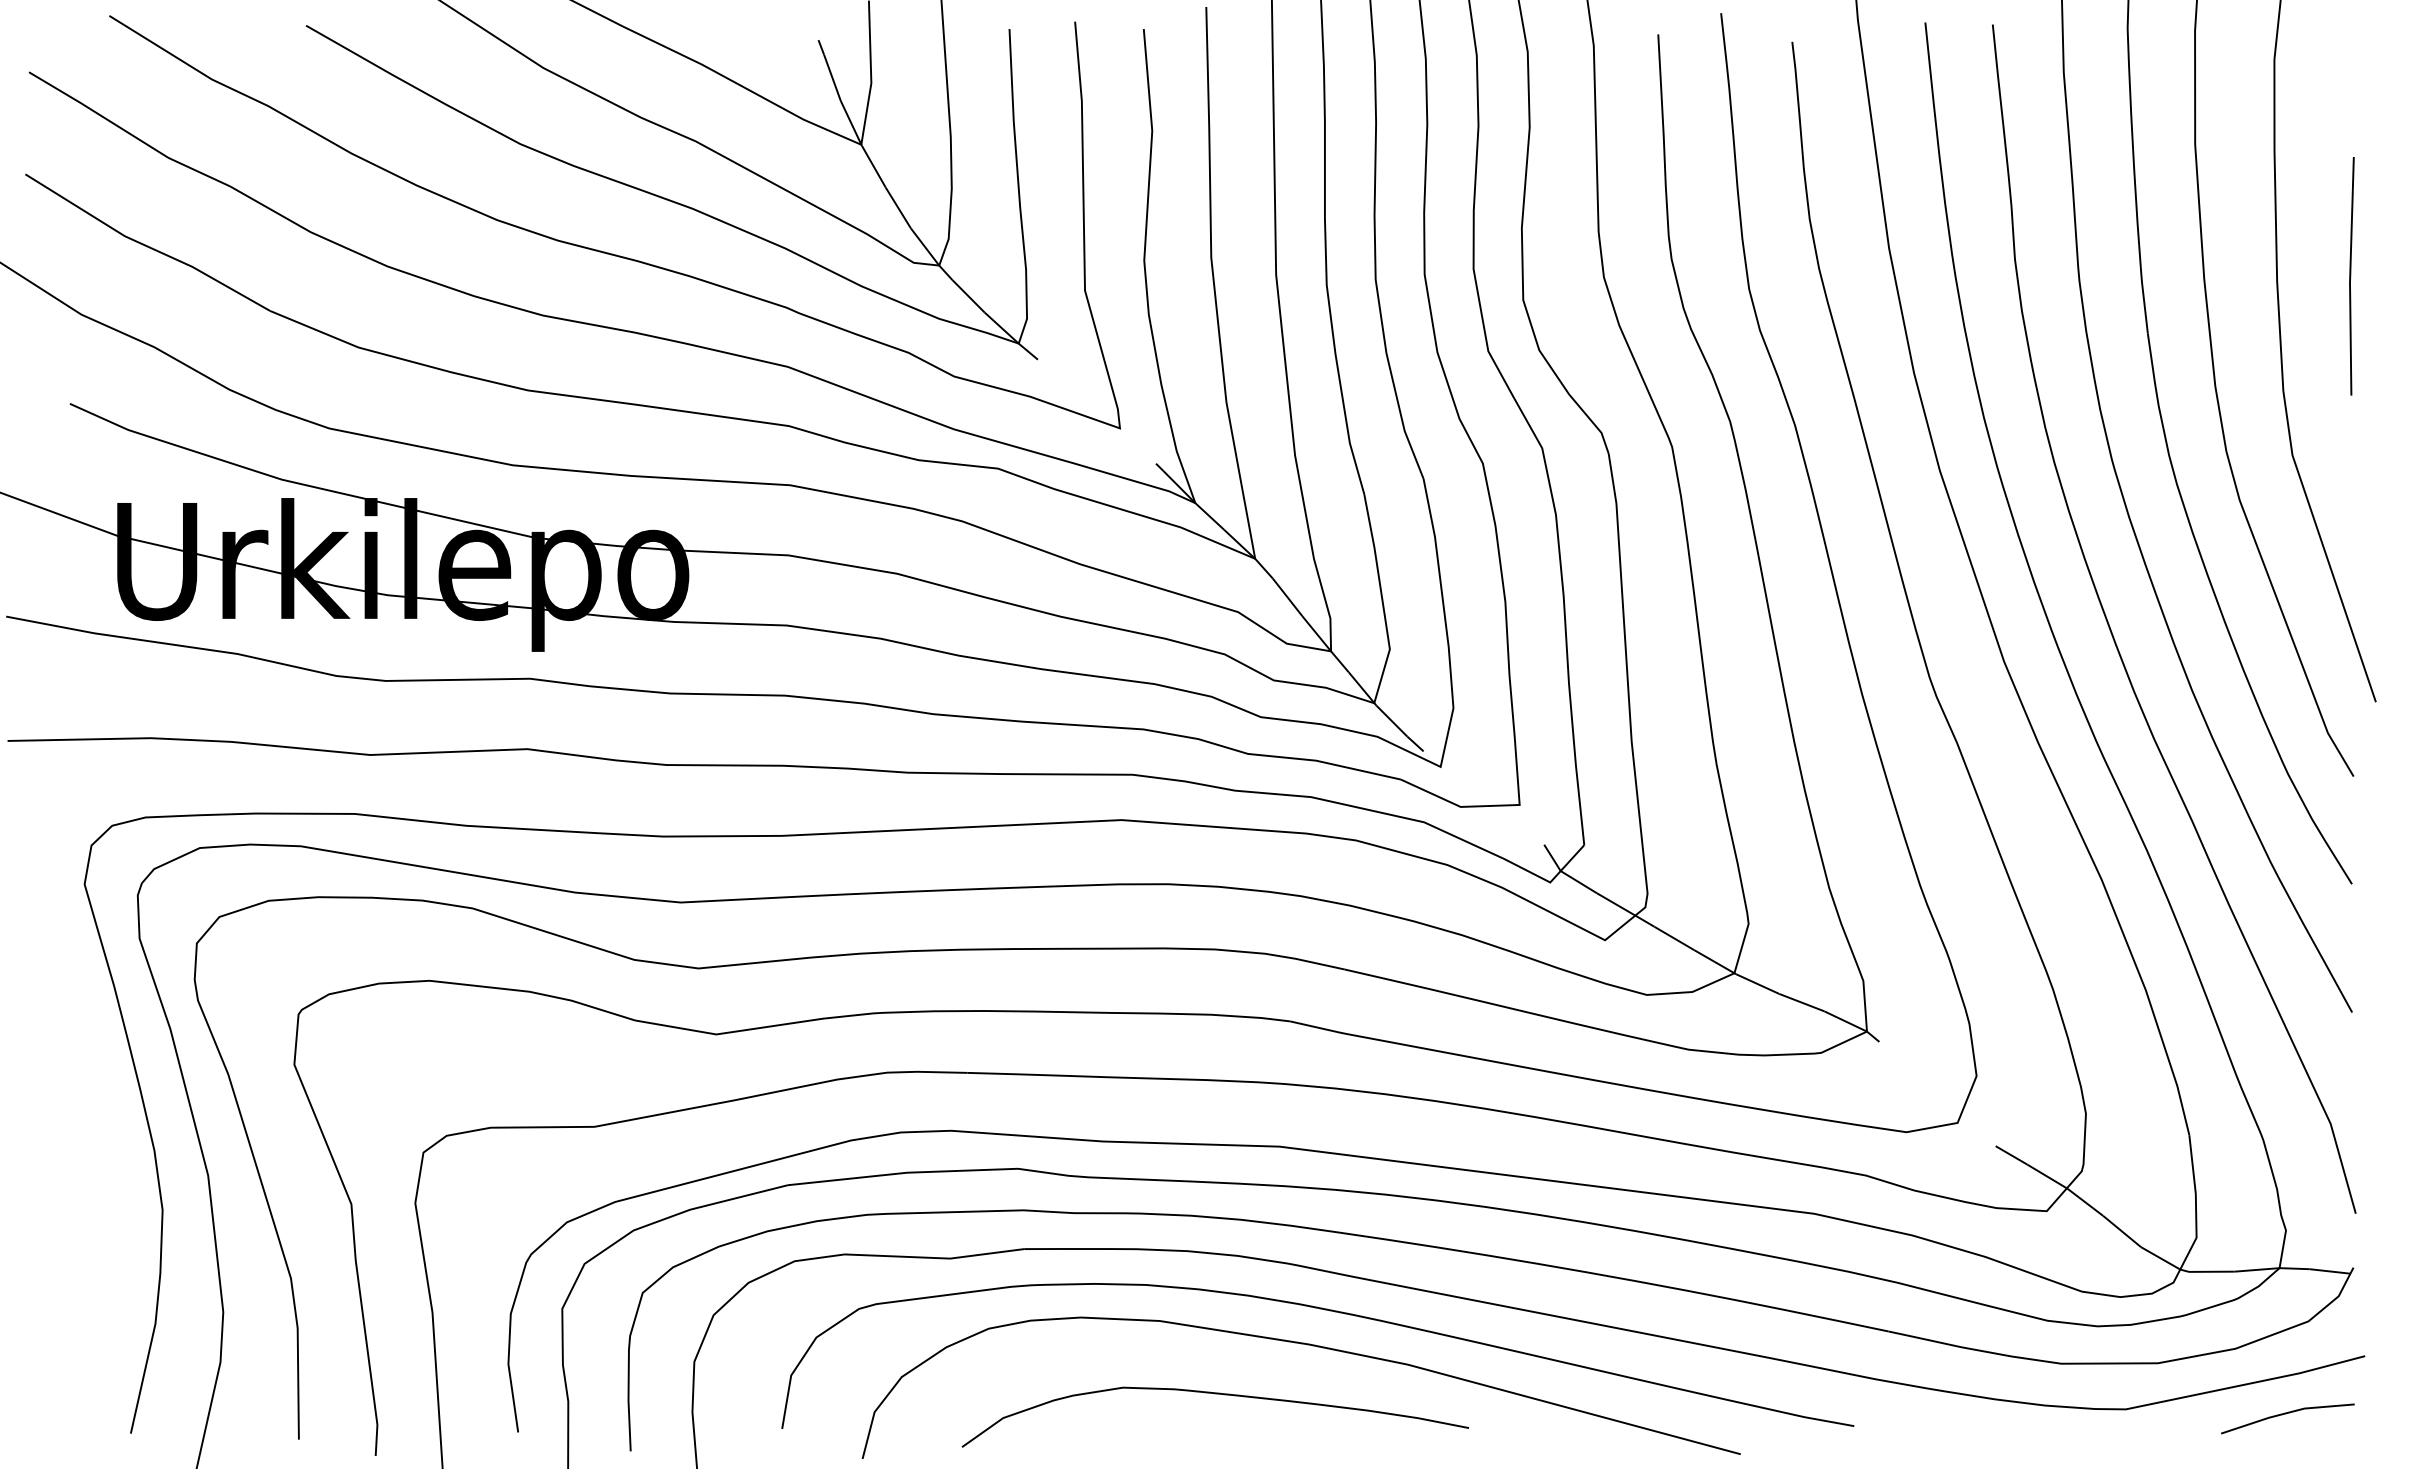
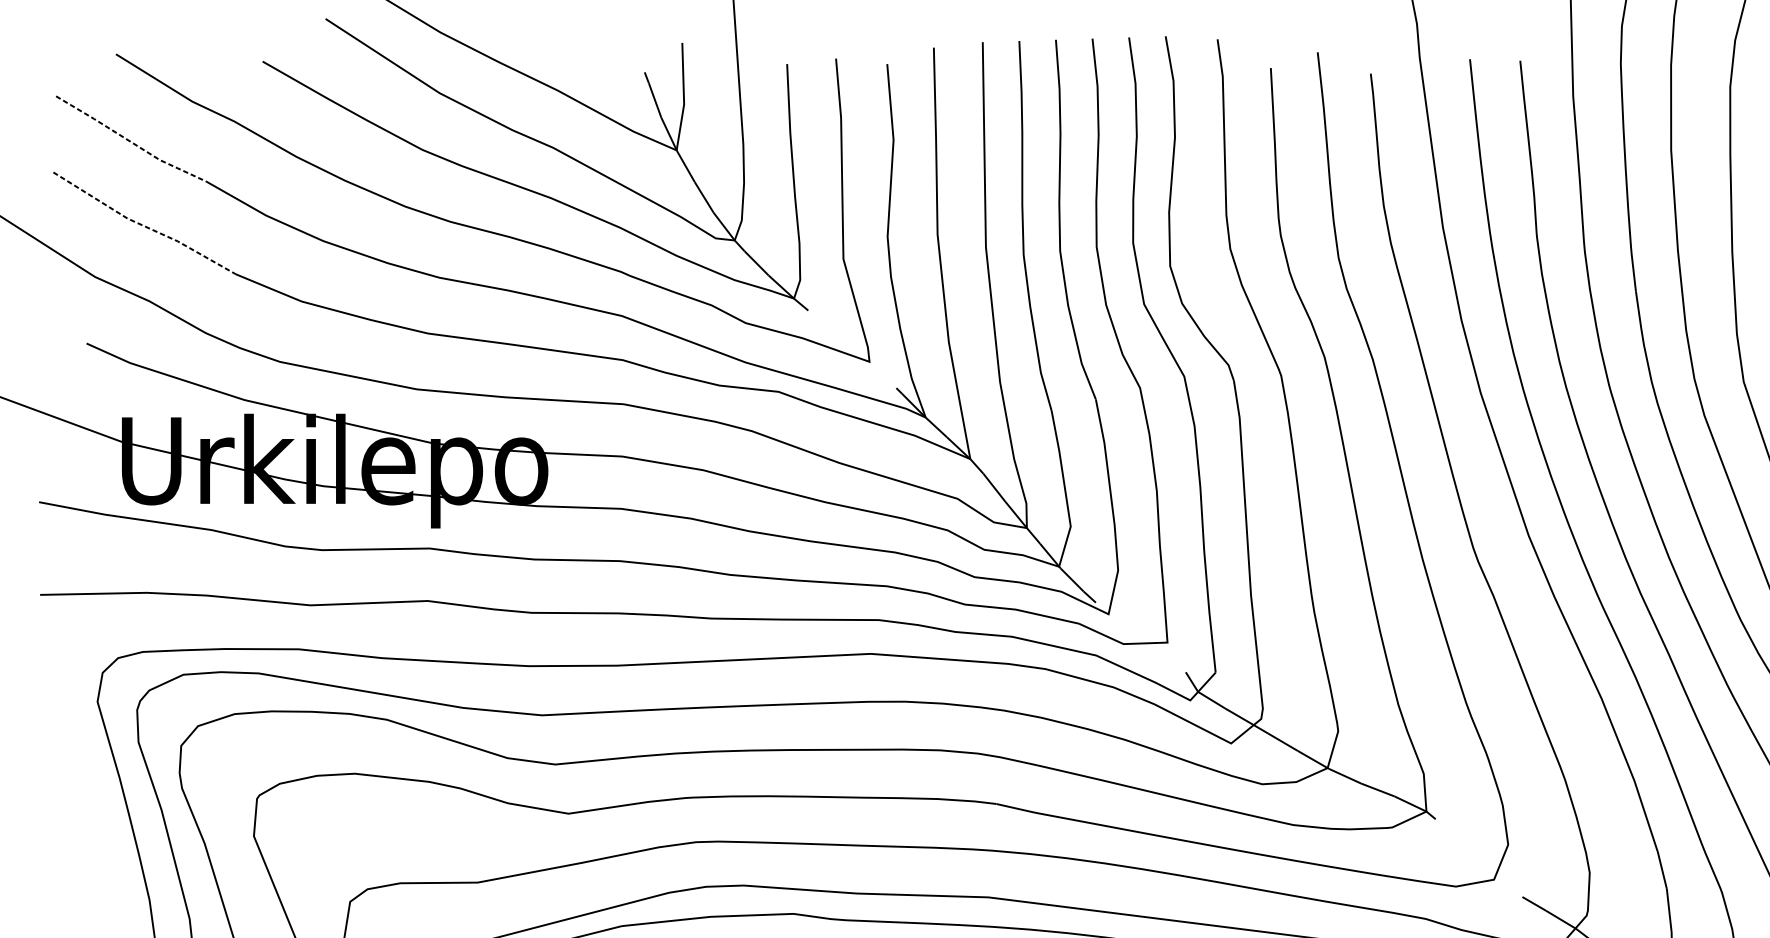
line: (128, 132) -> (130, 141), solid -> dashed
line: (145, 245) -> (142, 225), solid -> dashed

